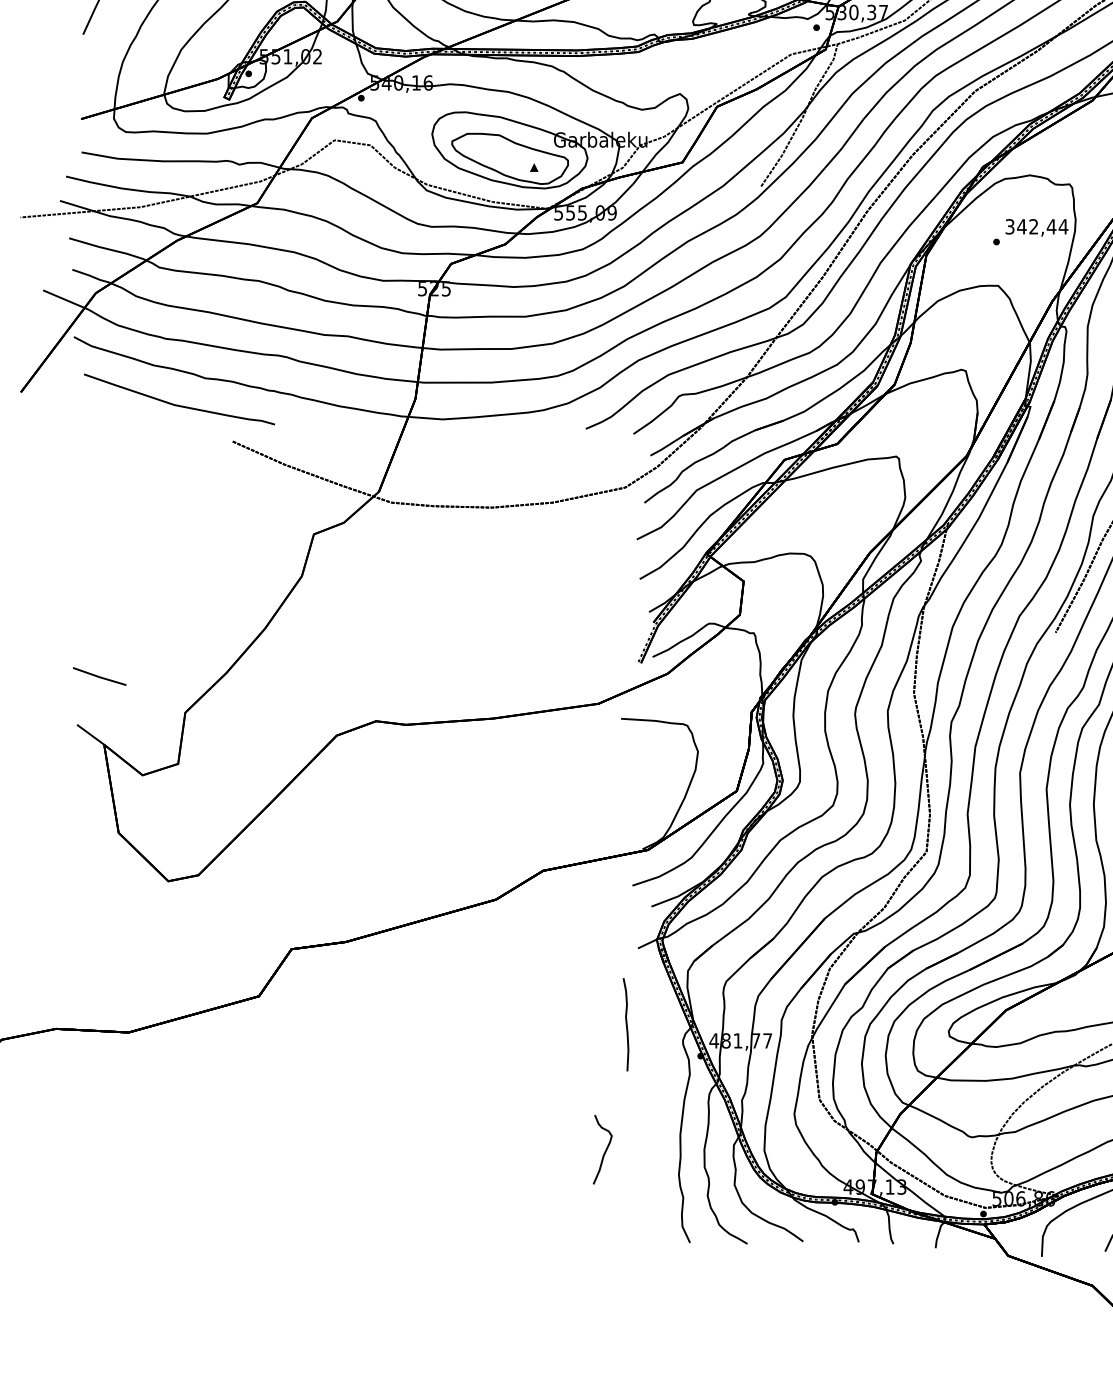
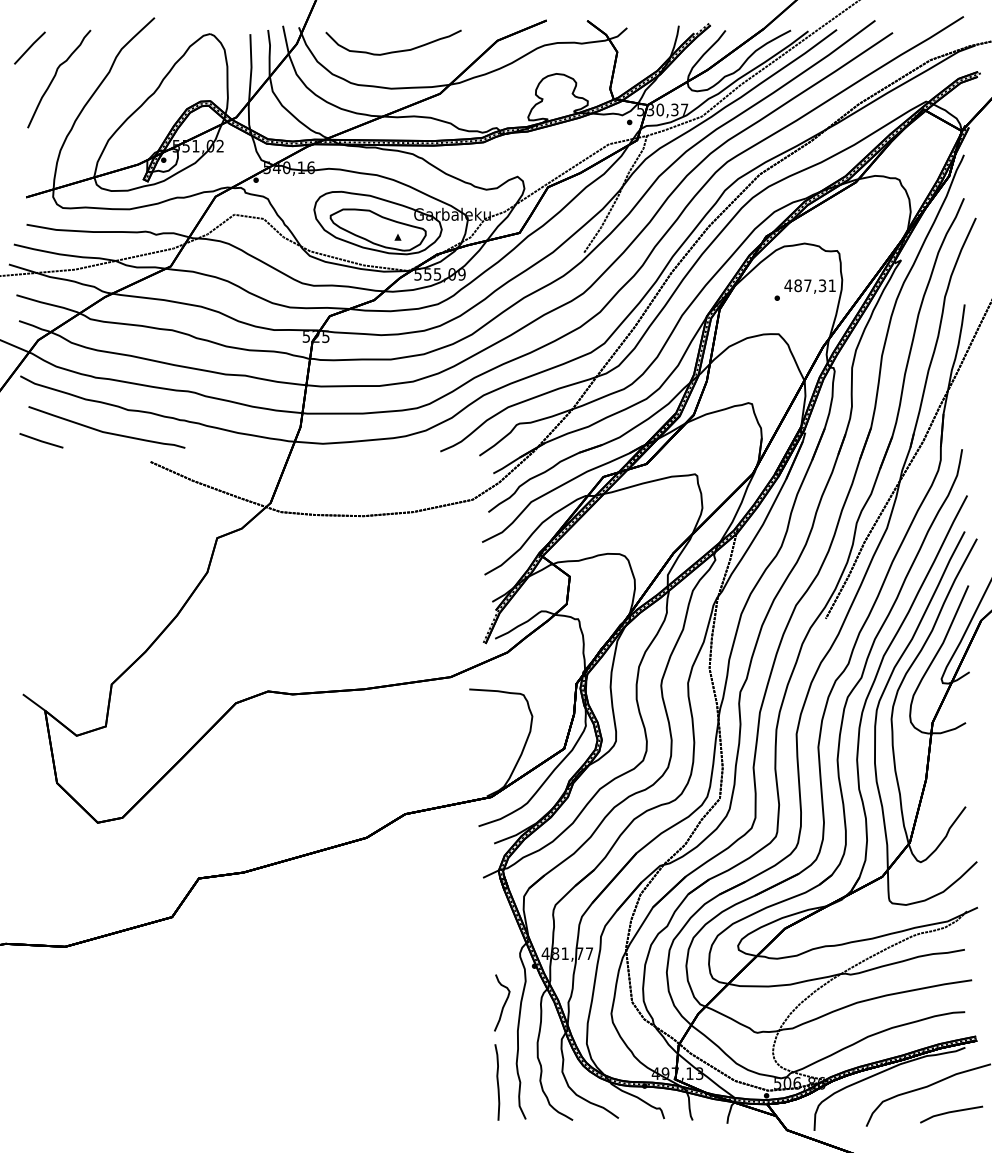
text: (1036, 226) -> (810, 285), 342,44 -> 487,31
line: (99, 676) -> (41, 440), moved
curve: (626, 1024) -> (497, 1082), moved
curve: (605, 1149) -> (504, 1002), moved

